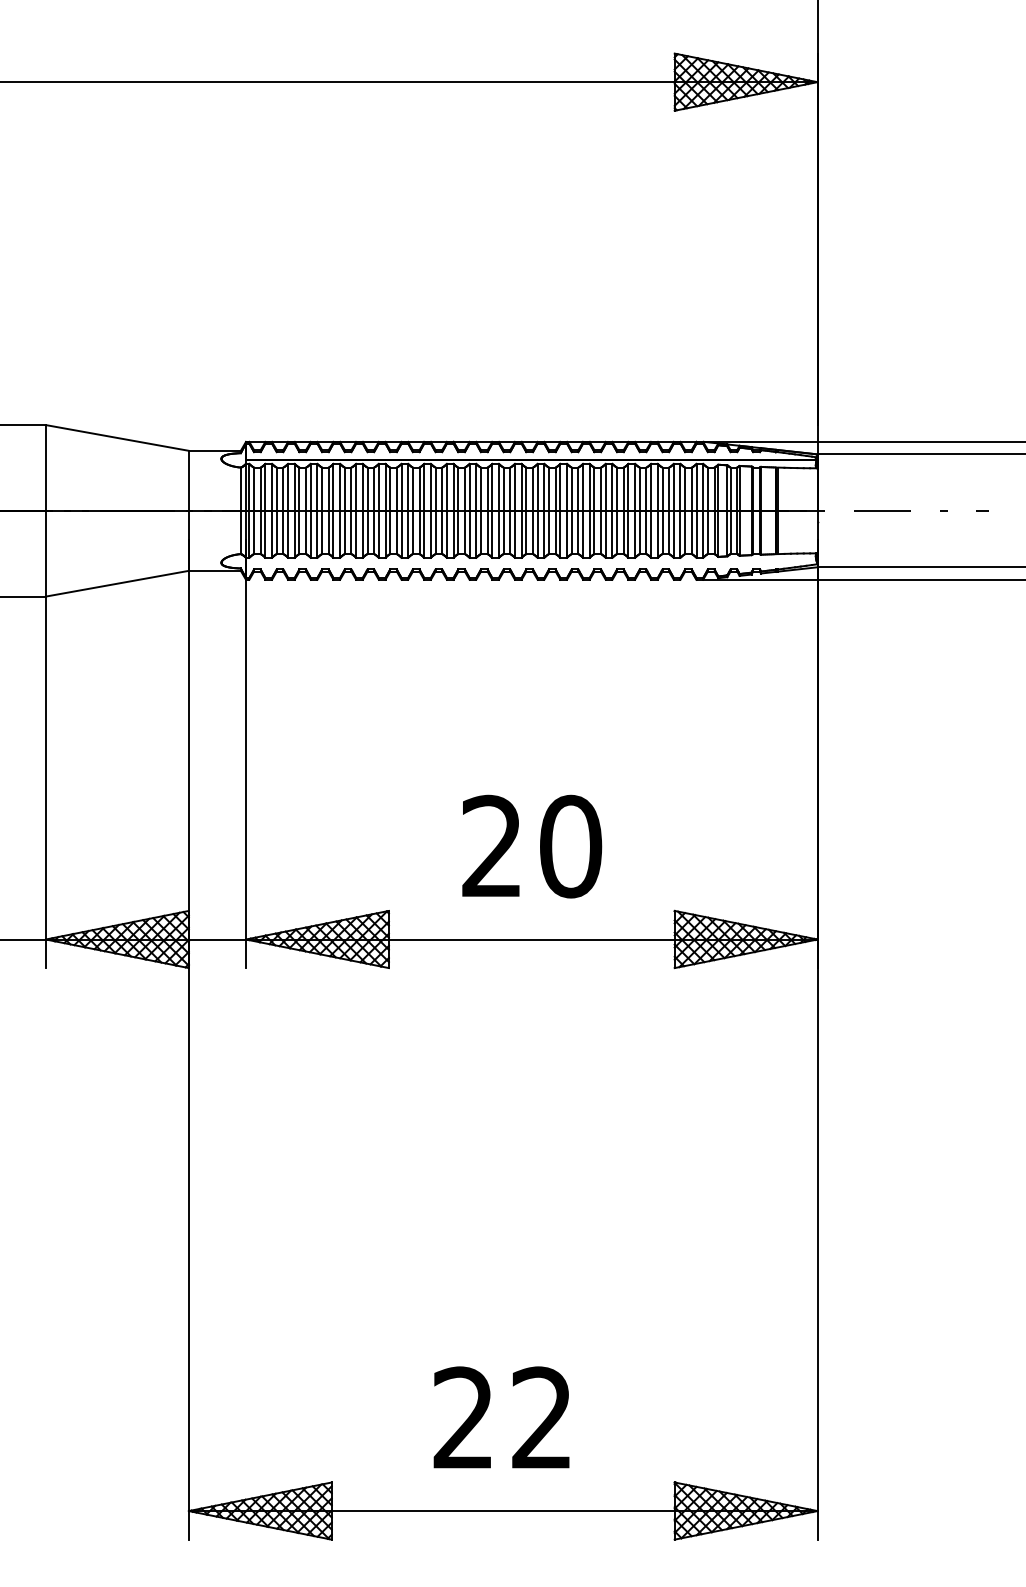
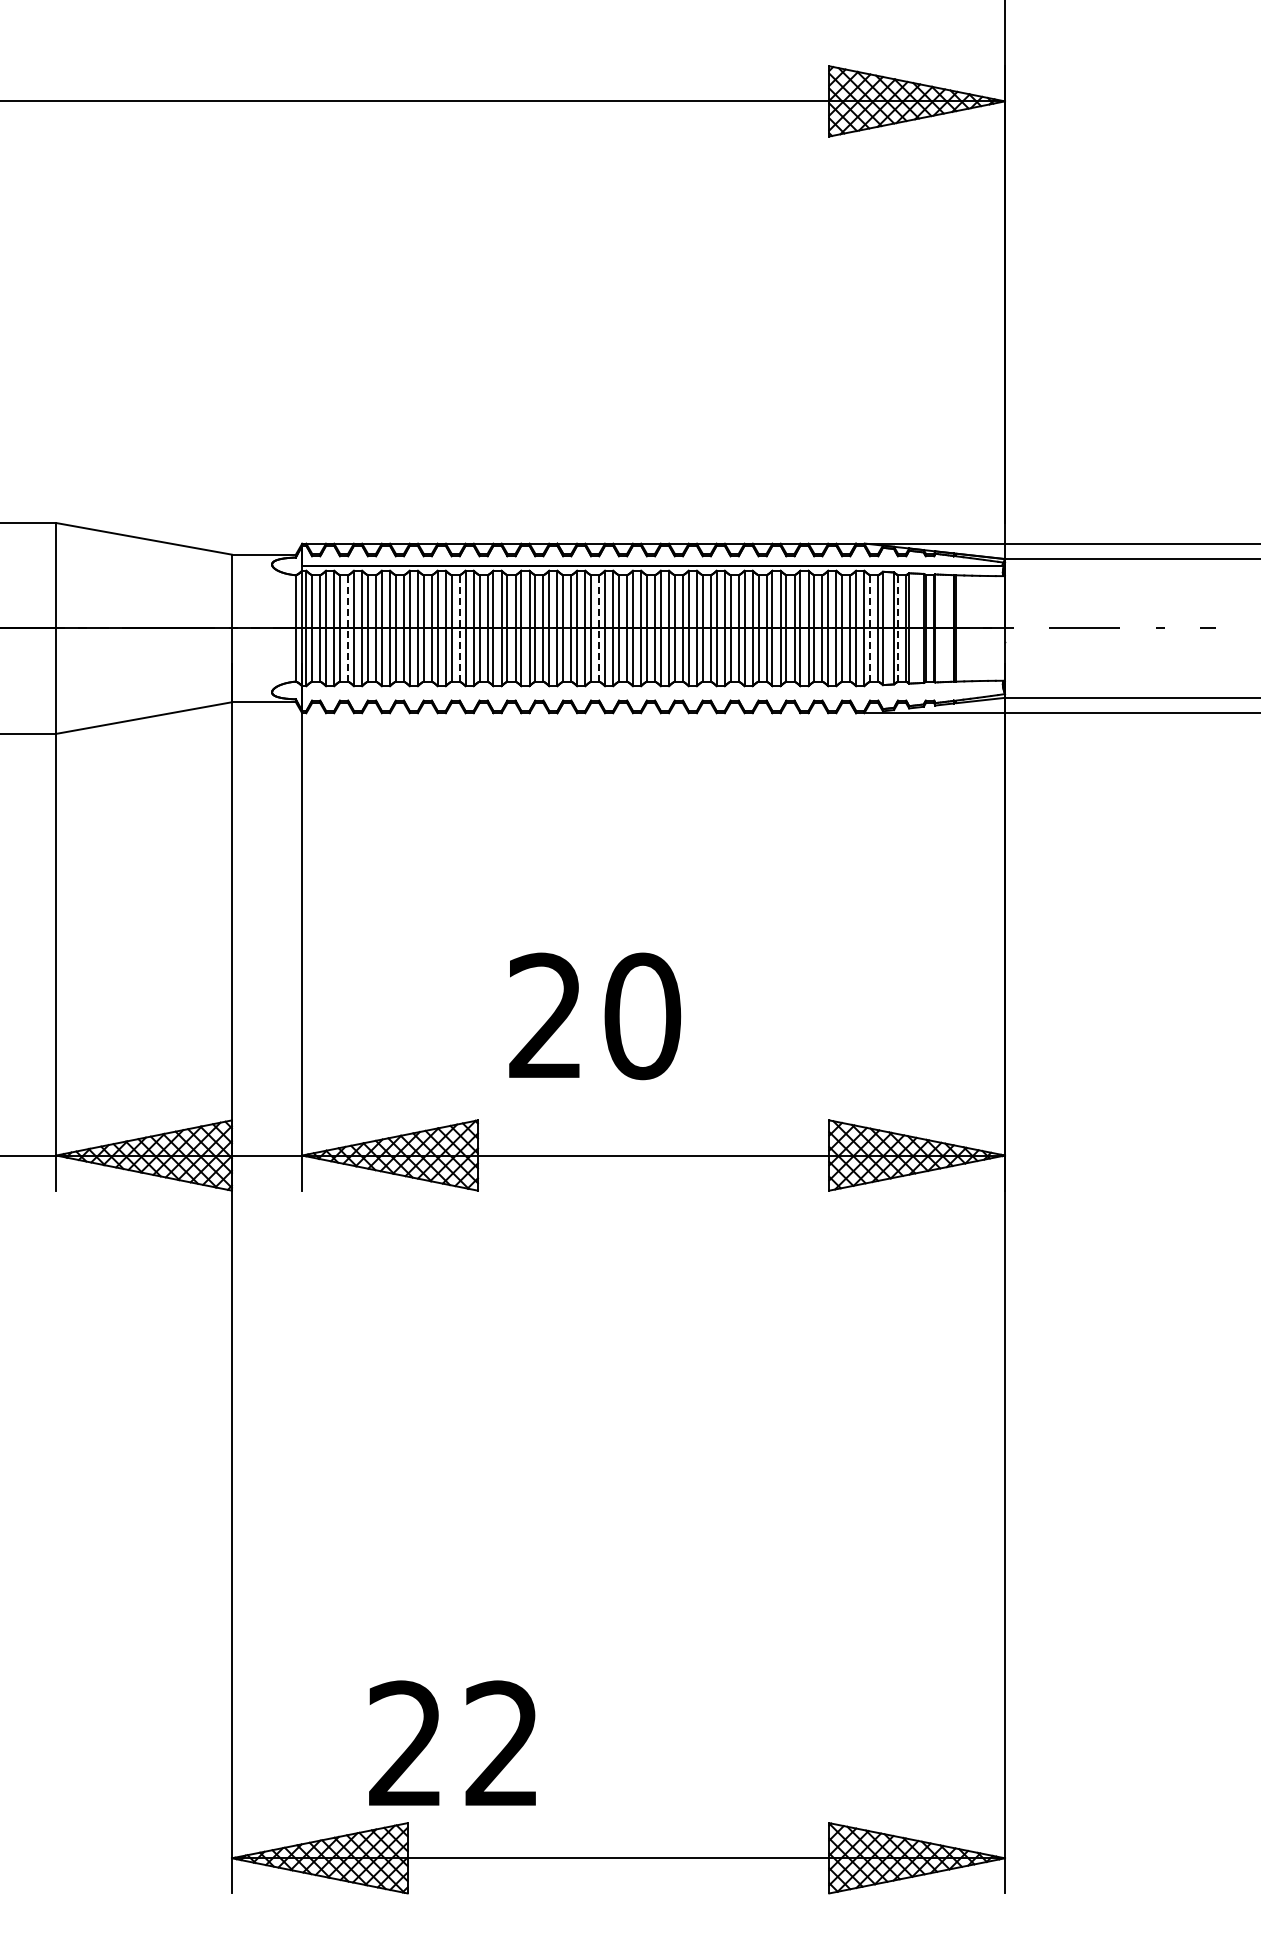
line: (283, 510) -> (348, 627), solid -> dashed
line: (373, 510) -> (459, 627), solid -> dashed
line: (487, 510) -> (599, 627), solid -> dashed
line: (708, 510) -> (870, 627), solid -> dashed
line: (730, 510) -> (898, 627), solid -> dashed
text: (532, 846) -> (595, 1016), moved
text: (501, 1416) -> (452, 1742), moved

